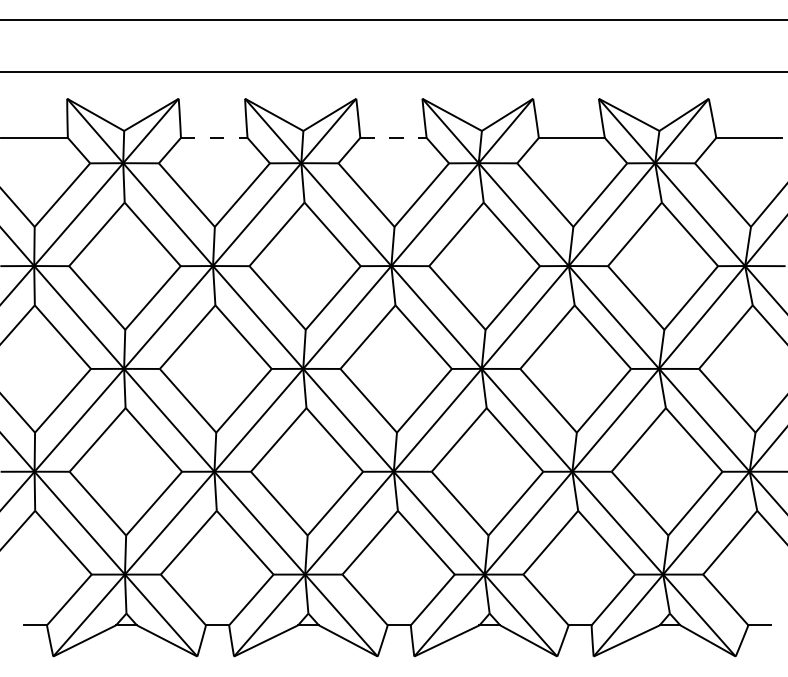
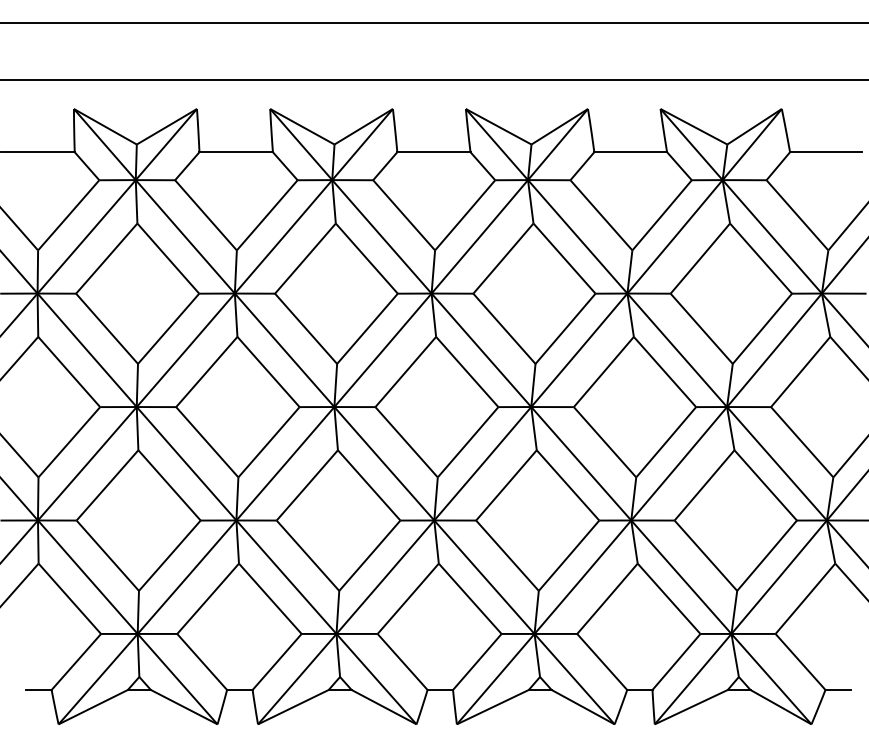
line: (214, 138) -> (236, 152), dashed -> solid
line: (393, 138) -> (433, 152), dashed -> solid

